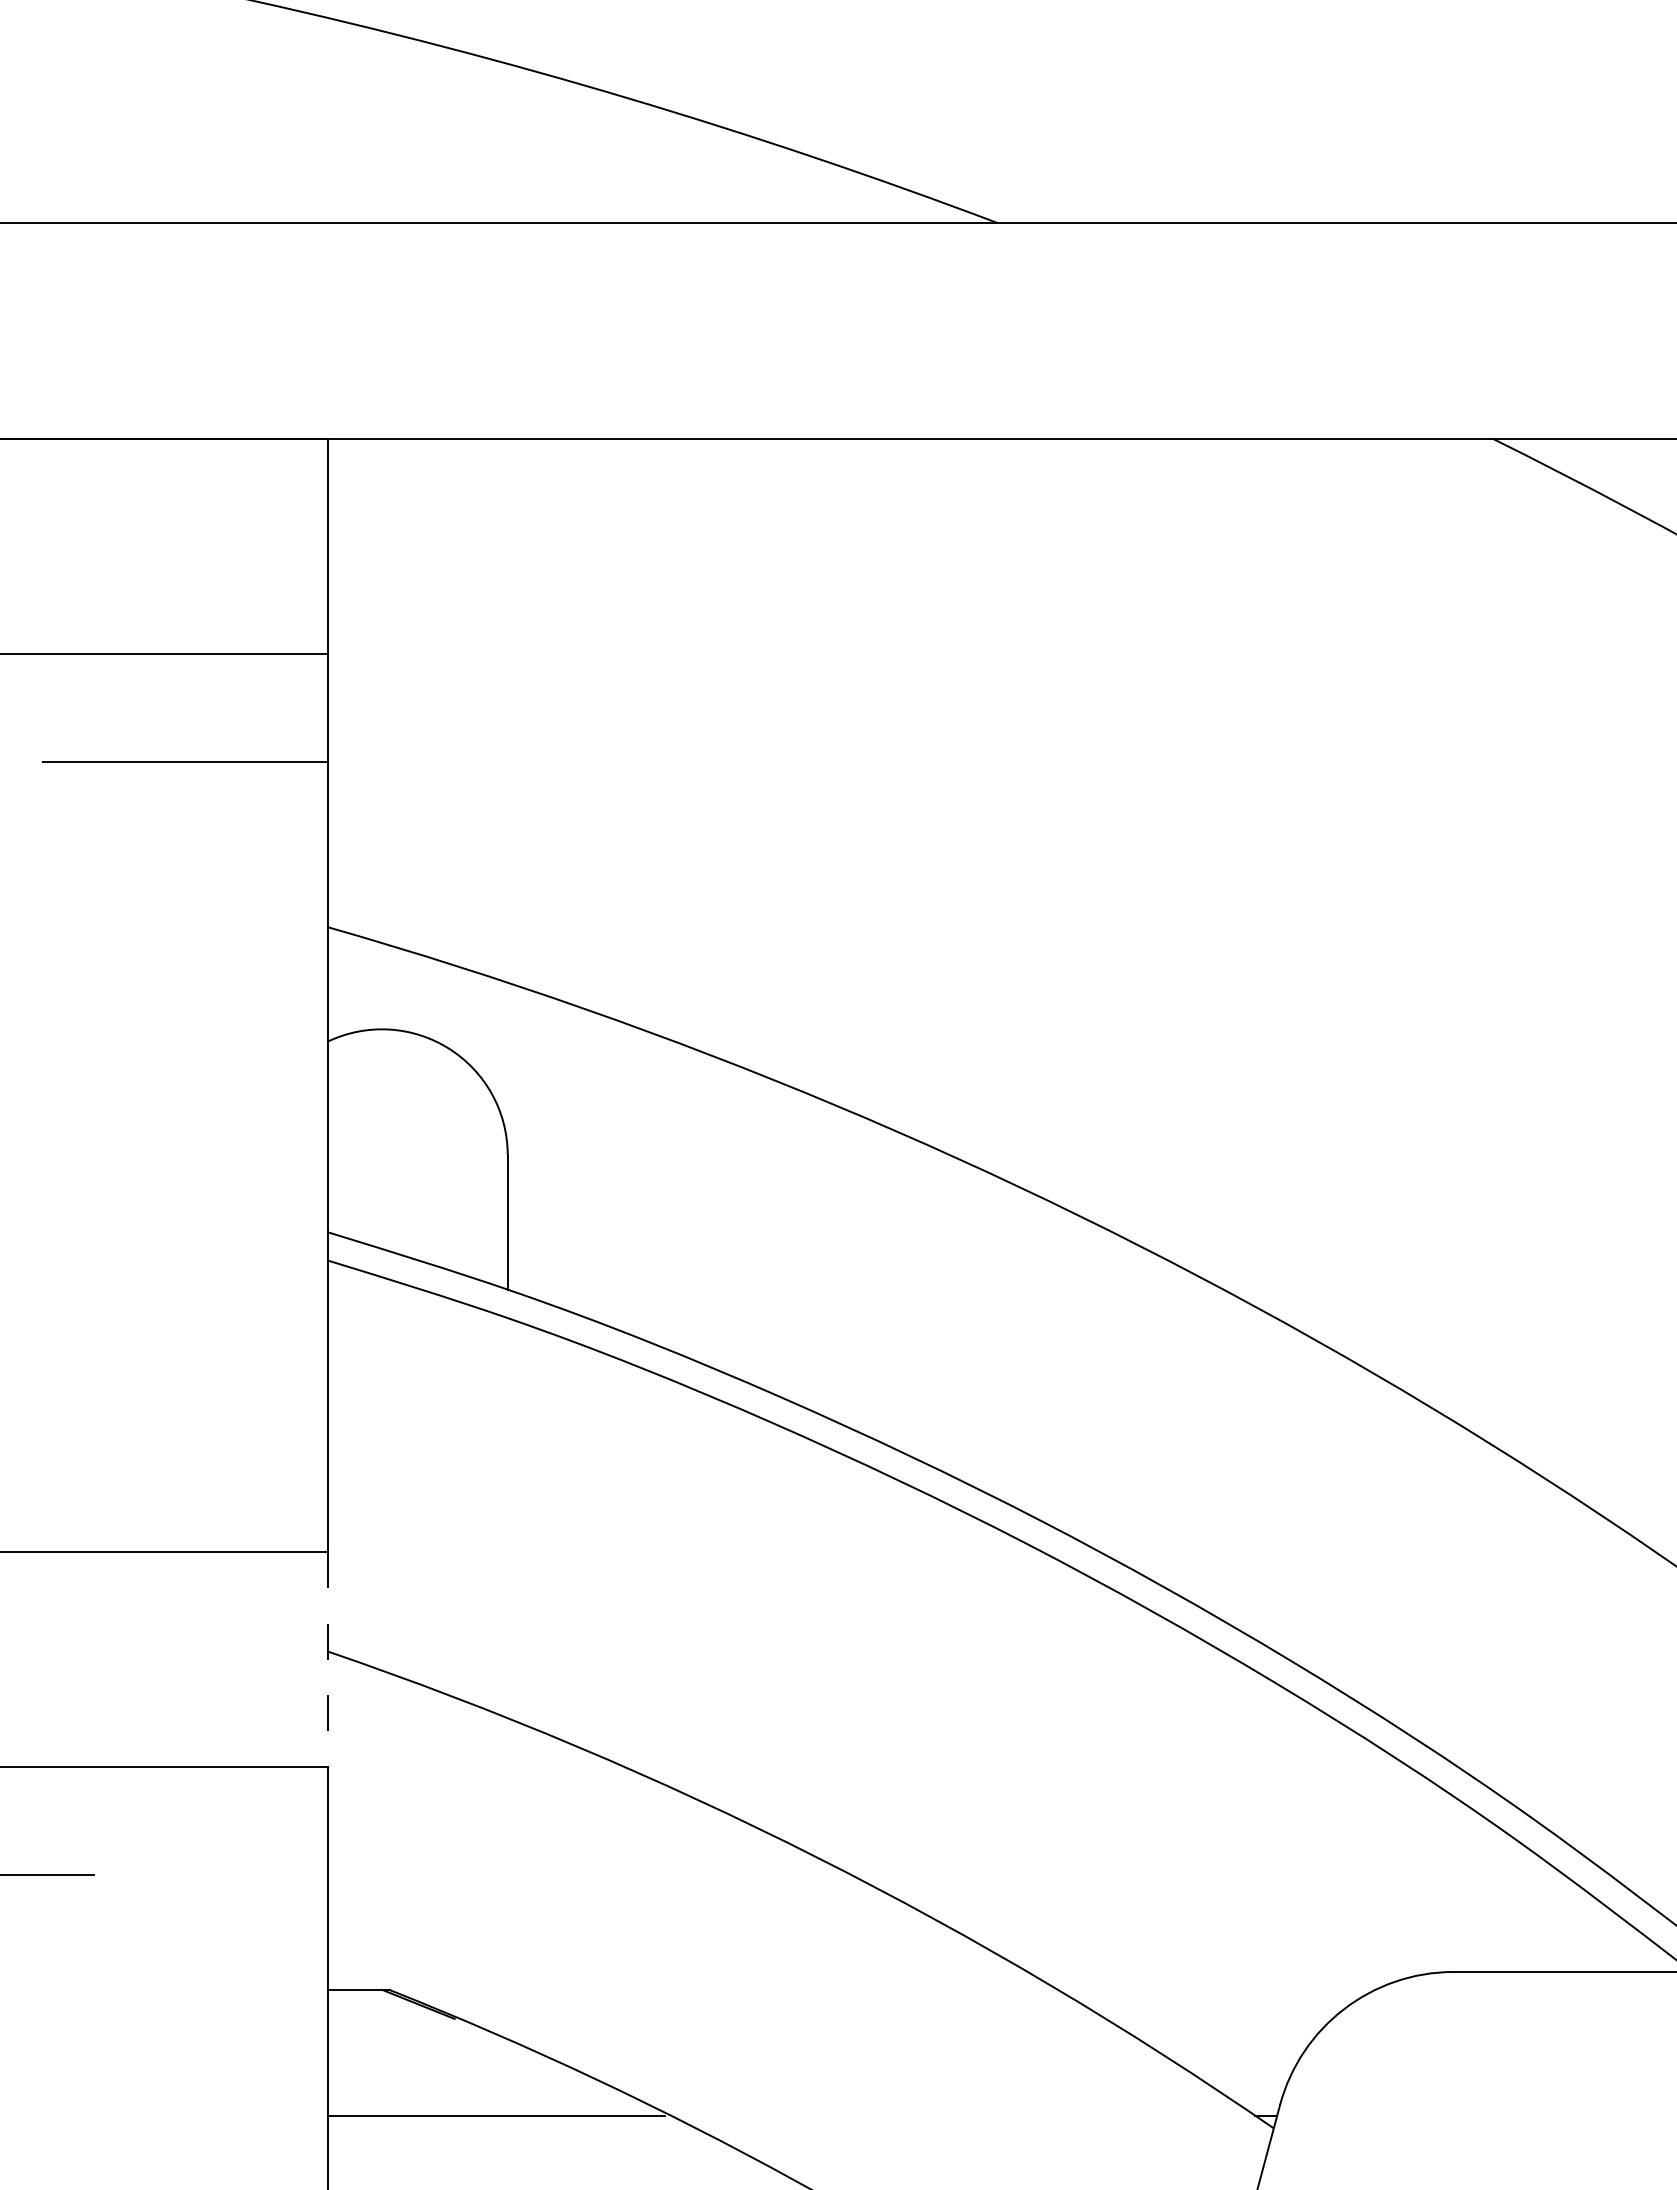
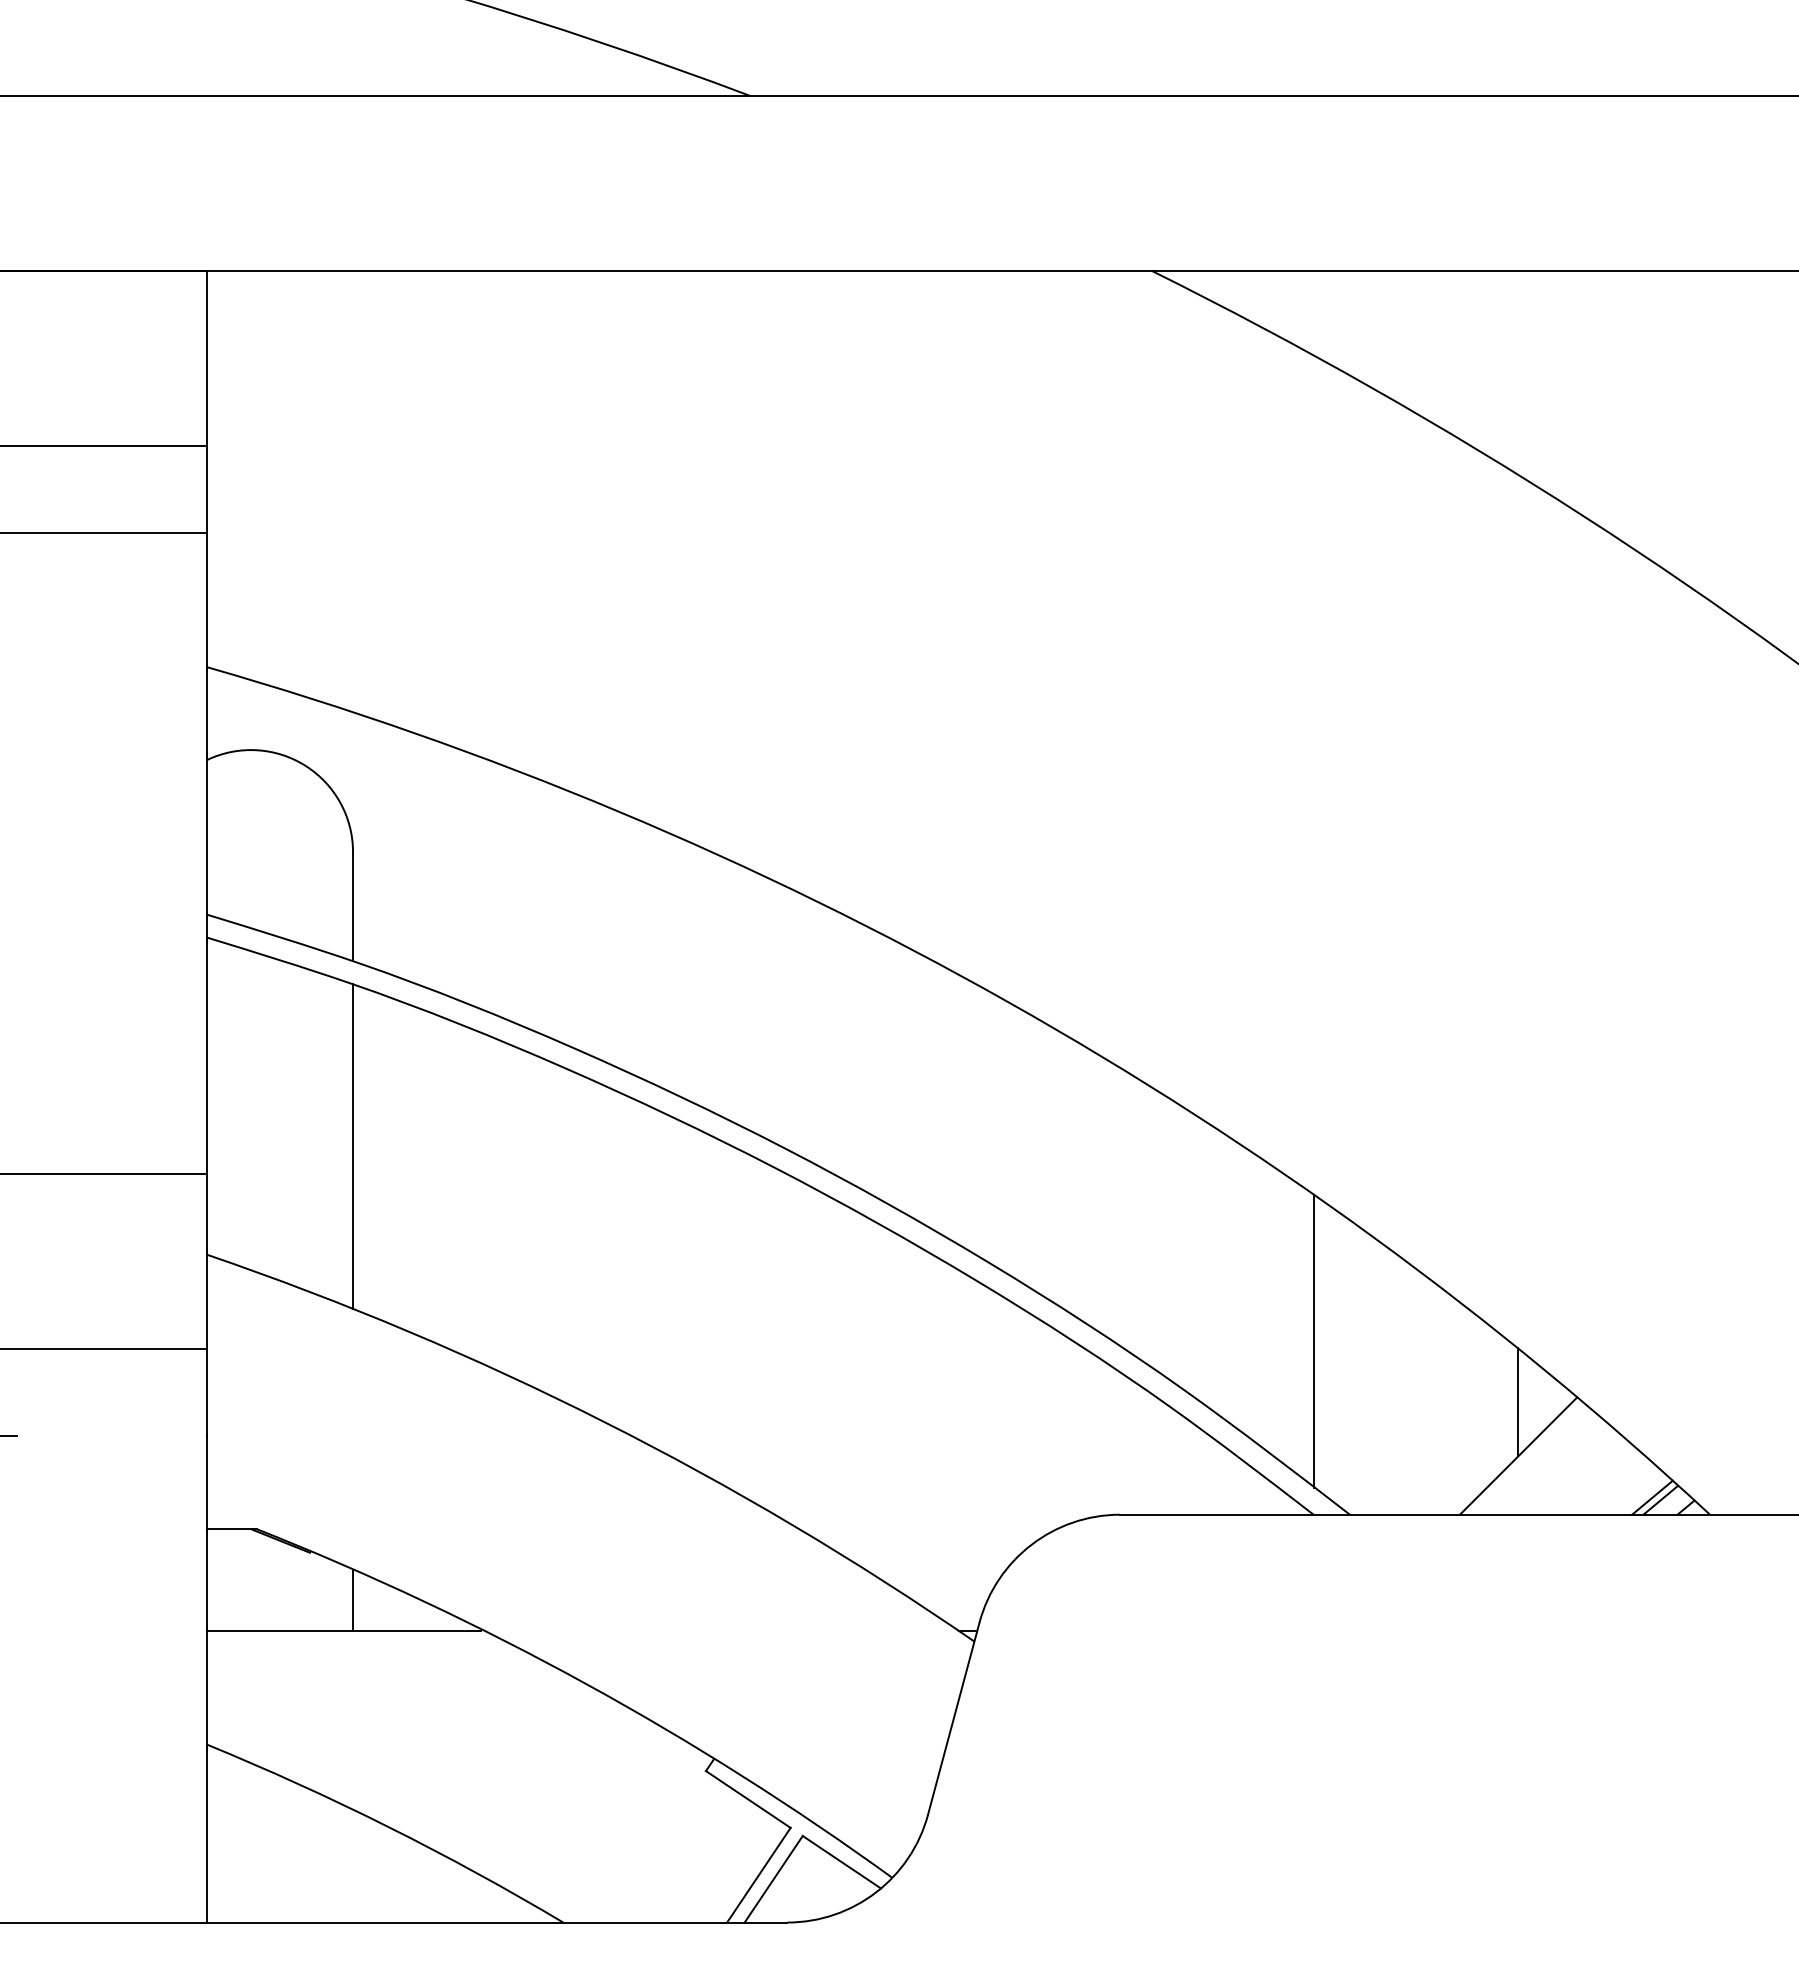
line: (508, 1518) -> (353, 1146), added
line: (328, 1659) -> (207, 1261), dashed -> solid
line: (508, 2077) -> (353, 1600), added

